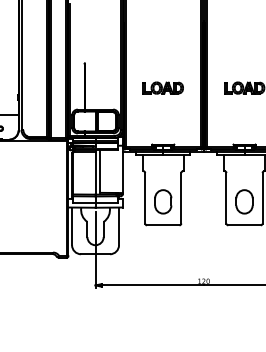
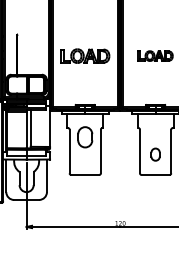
part: (162, 87) -> (84, 55), size x1.4
part: (163, 201) -> (85, 136), moved
part: (244, 201) -> (155, 154), size x0.6

